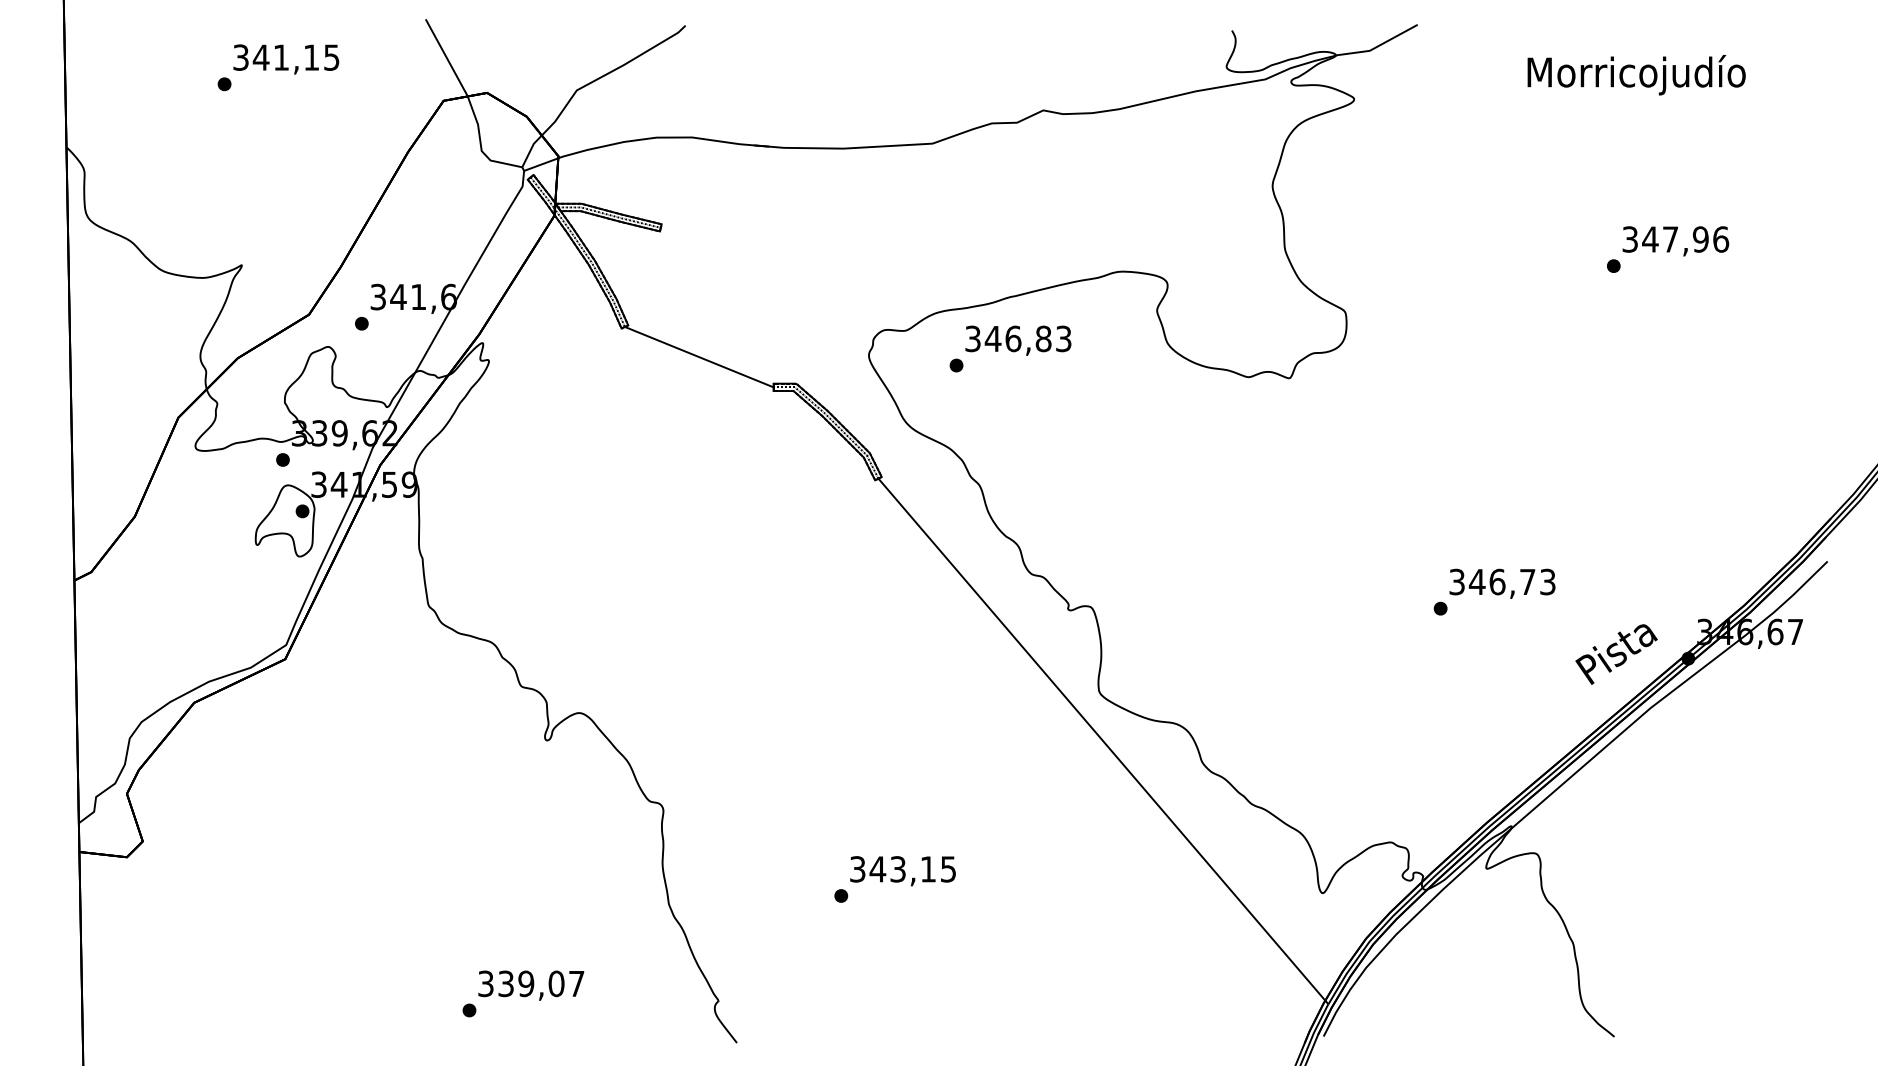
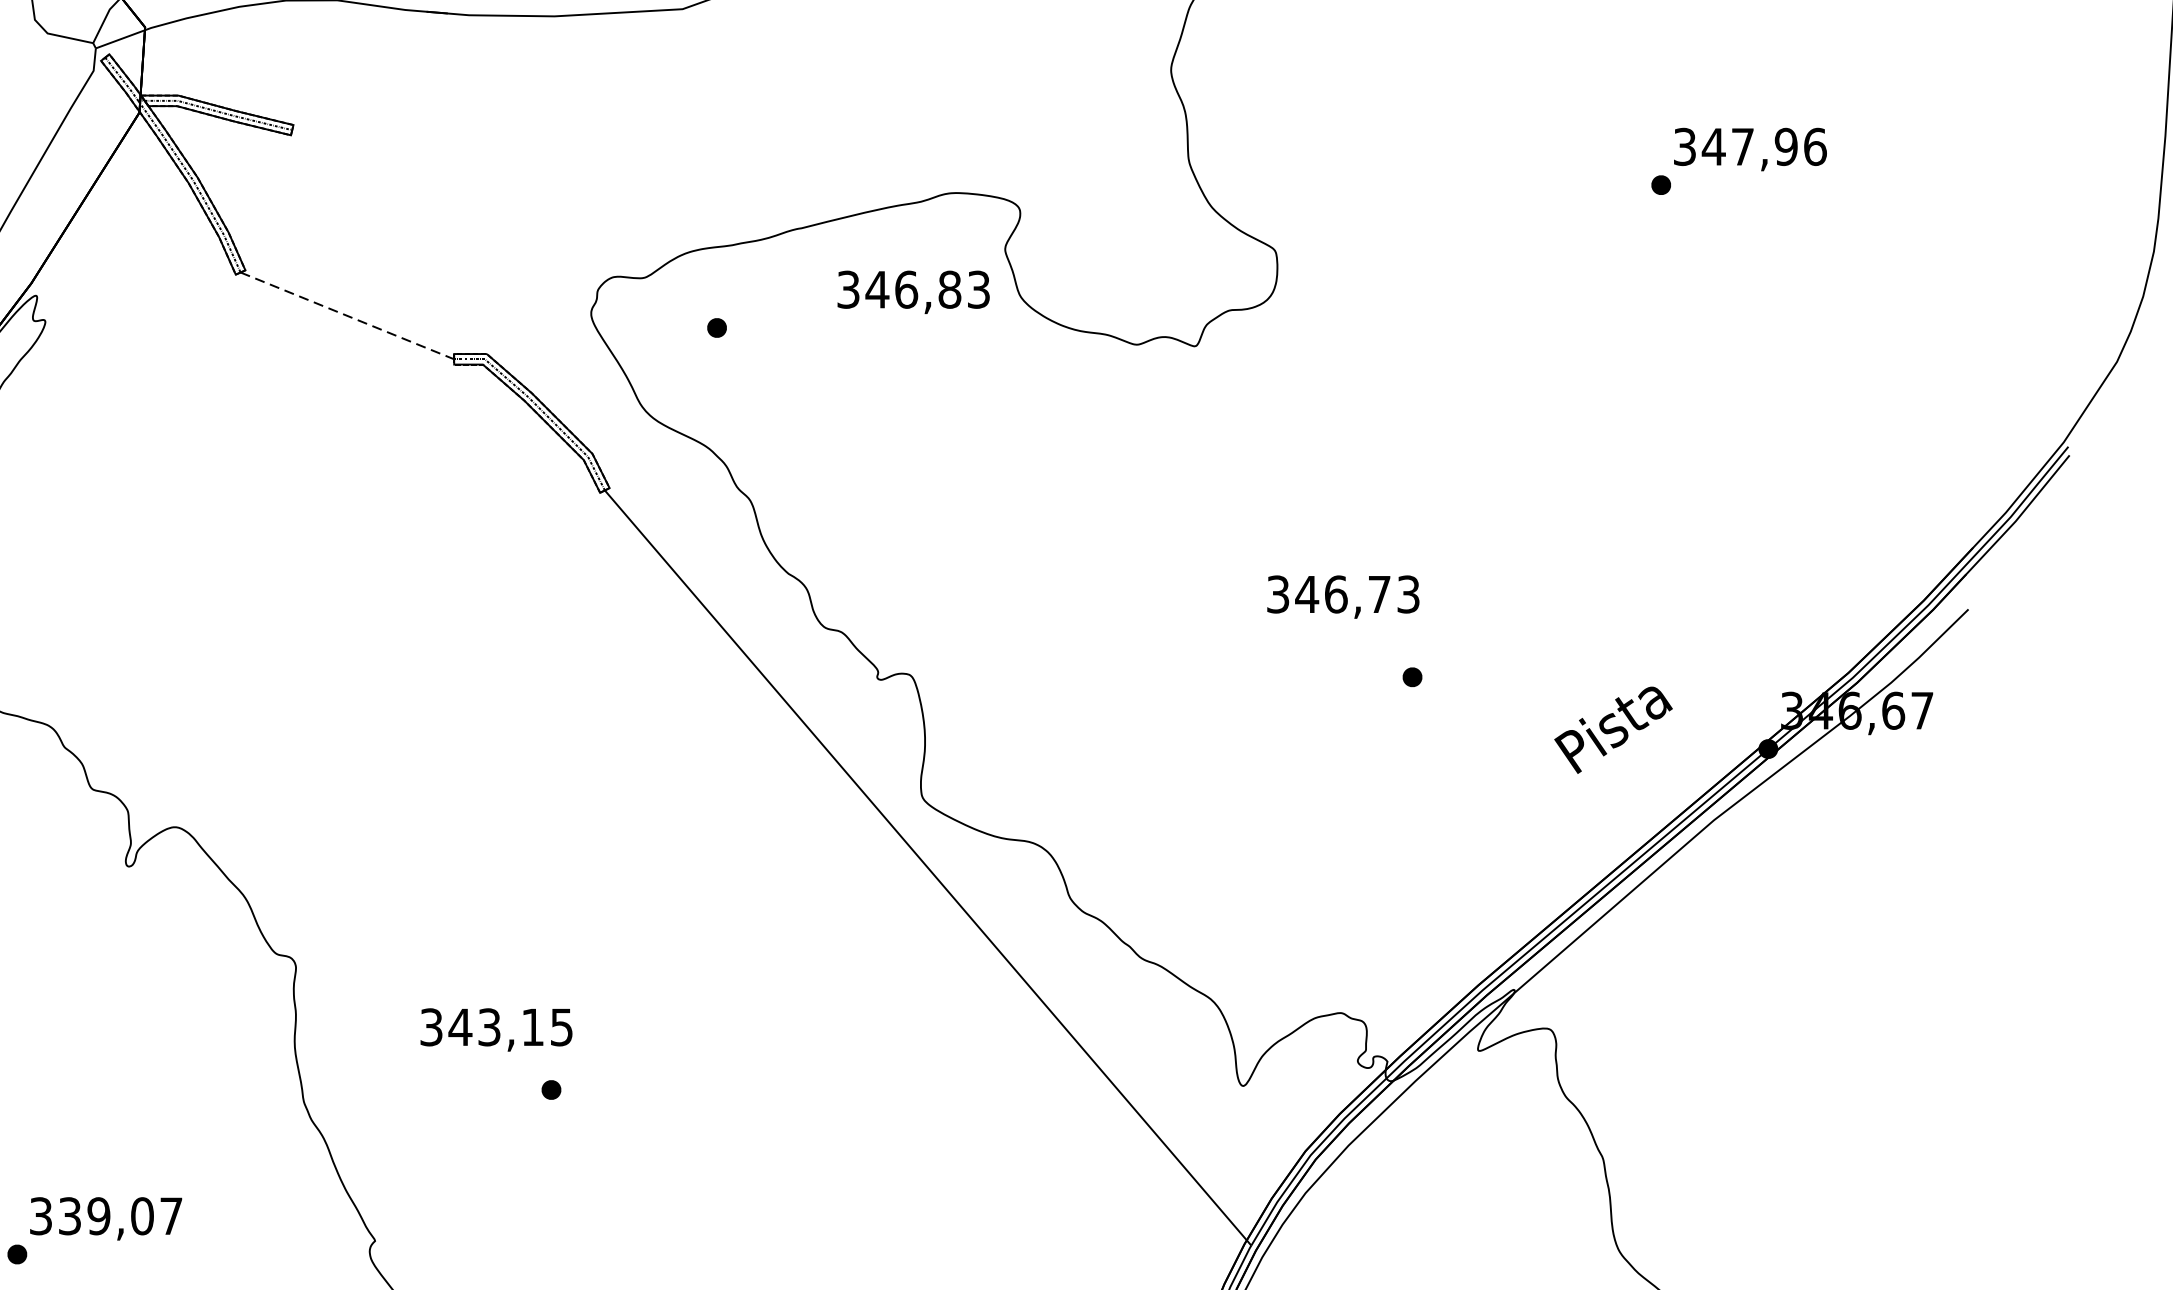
text: (1018, 340) -> (913, 291), moved
line: (699, 357) -> (347, 316), solid -> dashed
text: (1502, 583) -> (1343, 596), moved
text: (1616, 654) -> (1613, 730), moved
text: (902, 871) -> (495, 1030), moved

